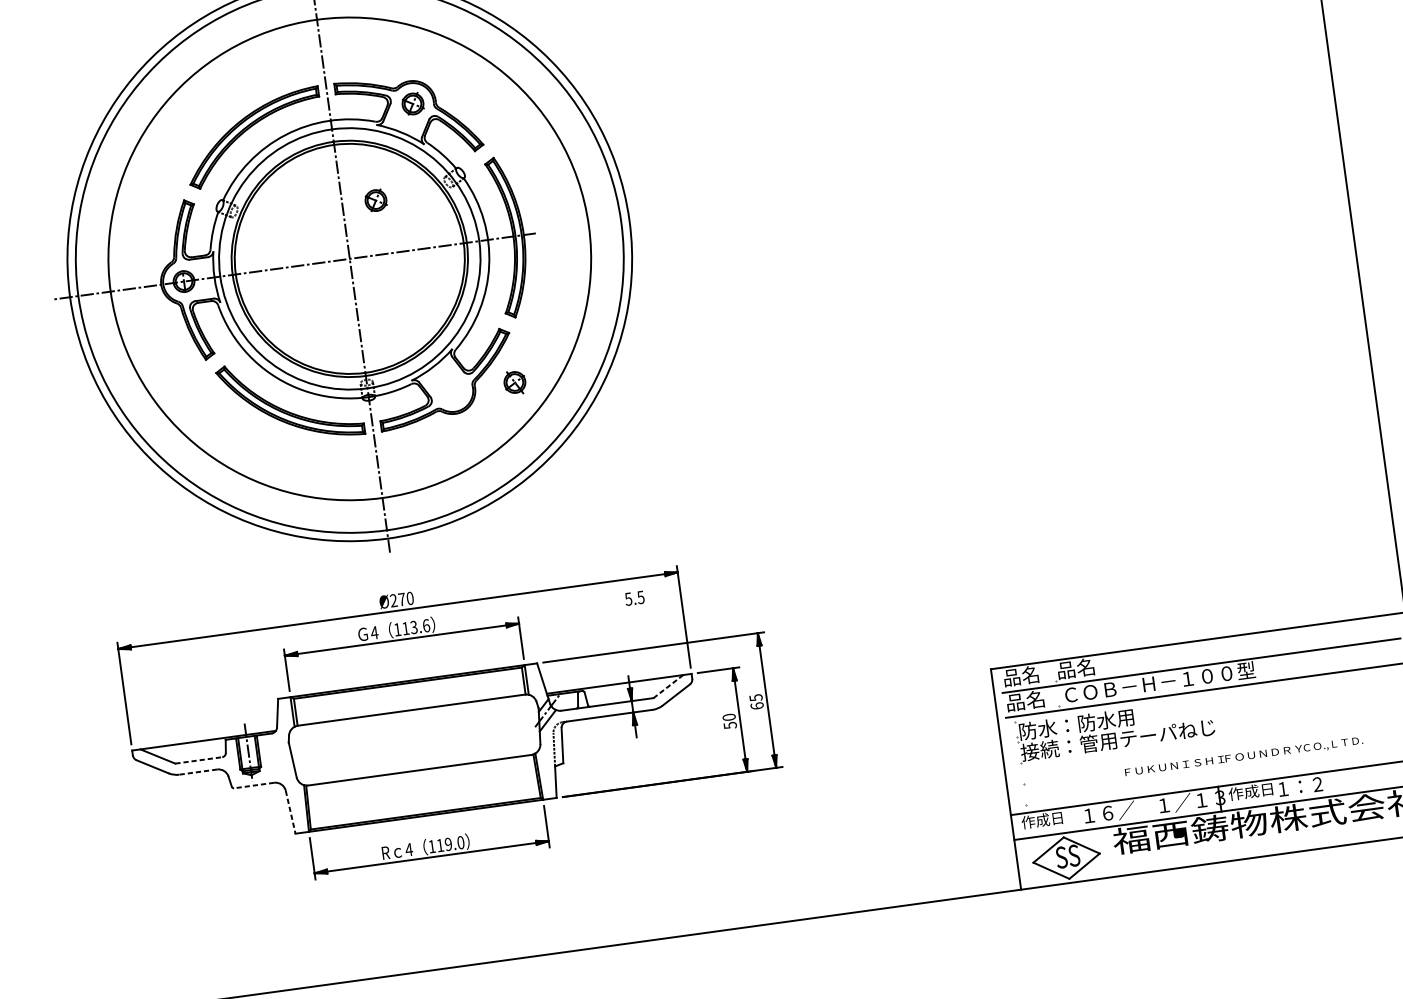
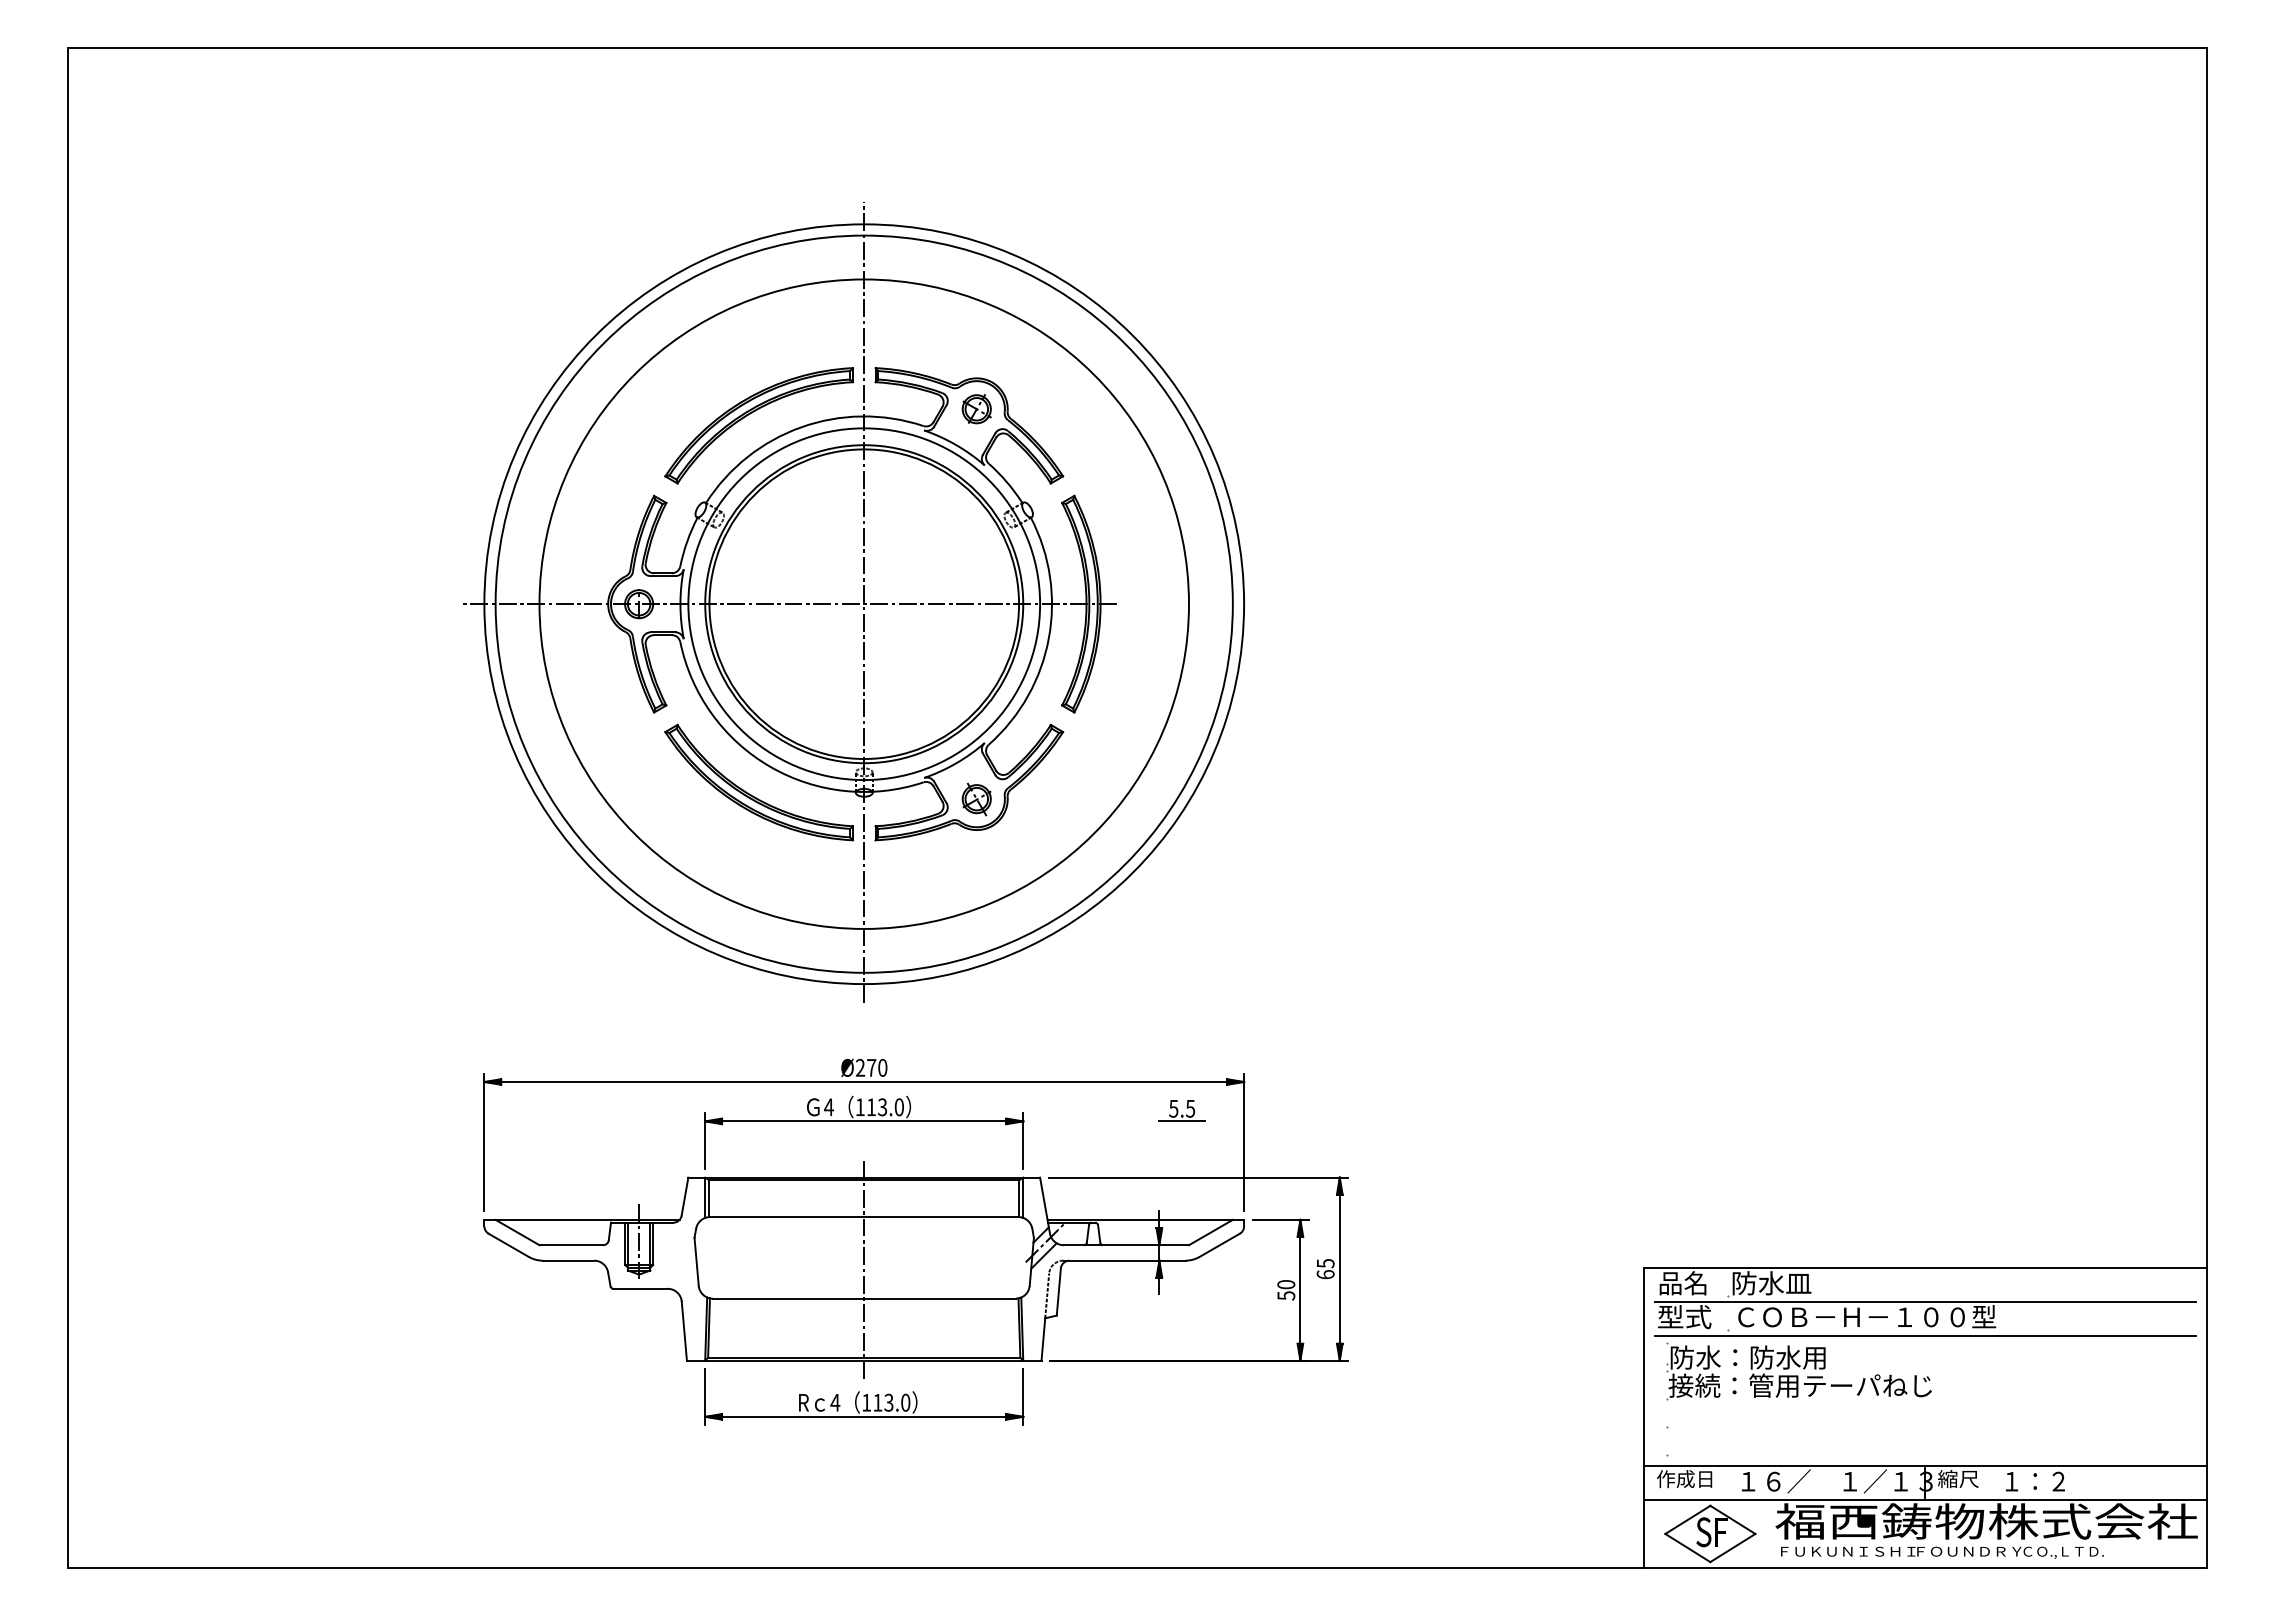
part: (375, 200) -> (909, 531), removed
part: (514, 382) -> (976, 799), moved
line: (635, 607) -> (1181, 1121), added
text: (426, 625) -> (899, 1107), 113.6 -> 113.0
text: (1086, 667) -> (1771, 1283), 品名 -> 防水皿
line: (668, 686) -> (1210, 1232), dashed -> solid
text: (1025, 700) -> (1684, 1316), 品名 -> 型式
line: (417, 749) -> (864, 1270), added
text: (1244, 756) -> (1942, 1552), moved
line: (198, 760) -> (571, 1245), dashed -> solid
line: (198, 771) -> (568, 1260), dashed -> solid
line: (254, 785) -> (640, 1288), dashed -> solid
text: (1250, 792) -> (1967, 1479), 作成日 -> 縮尺
line: (290, 812) -> (684, 1331), dashed -> solid
text: (448, 844) -> (888, 1402), 119.0 -> 113.0
text: (1073, 856) -> (1720, 1532), S -> F

